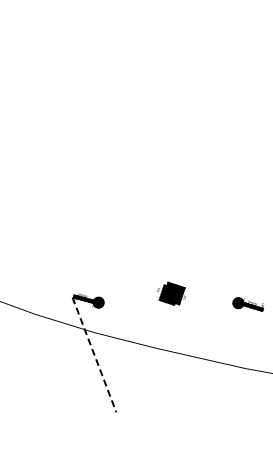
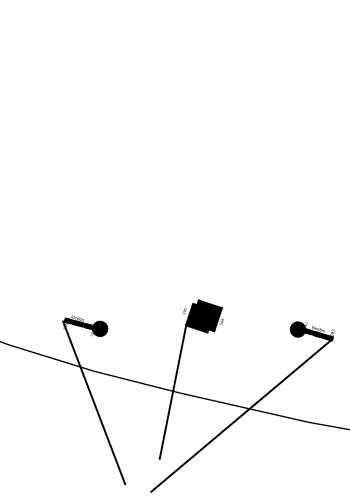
line: (149, 347) -> (172, 392), added
line: (94, 355) -> (94, 403), dashed -> solid
line: (198, 363) -> (241, 414), added

